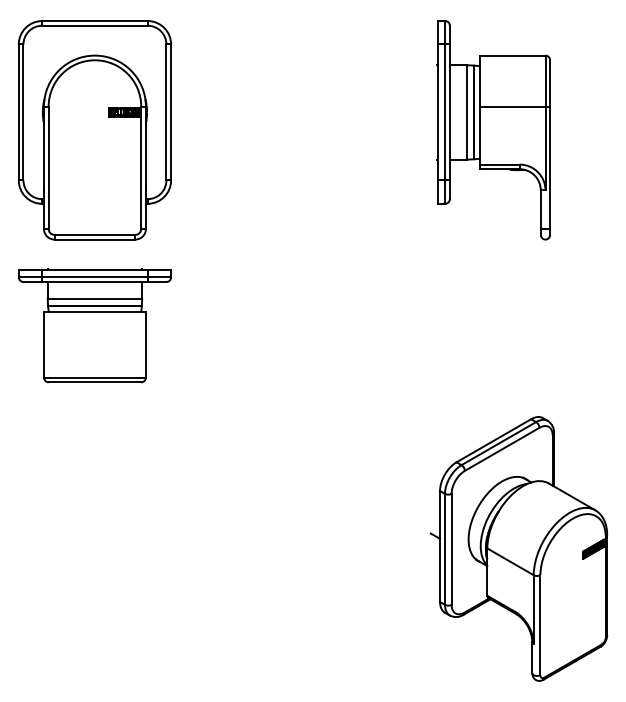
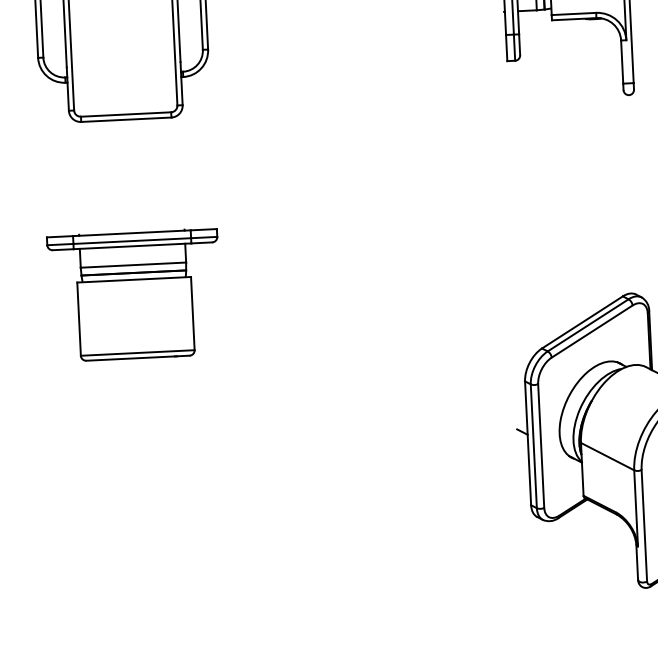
part: (94, 325) -> (134, 294), moved

